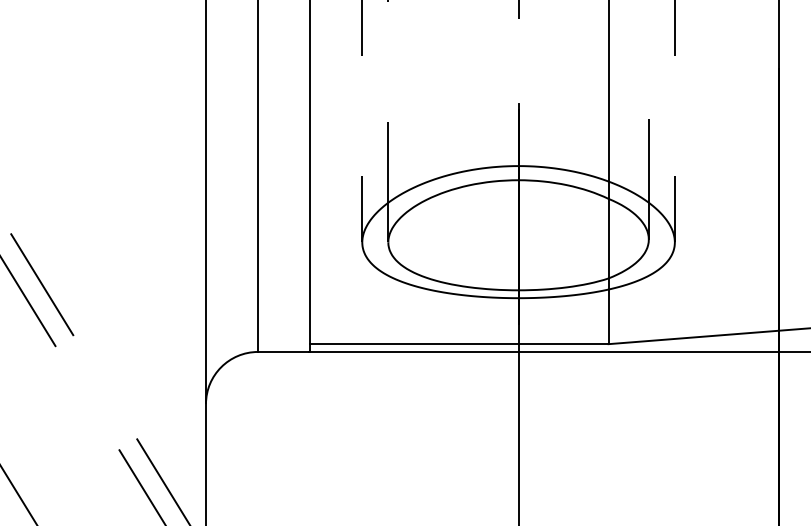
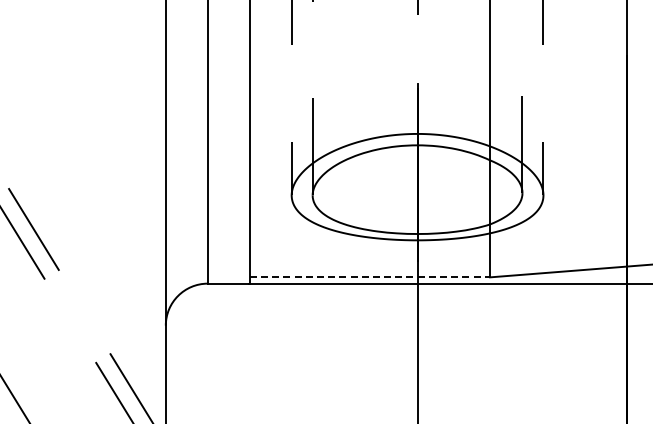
line: (460, 344) -> (370, 277), solid -> dashed

